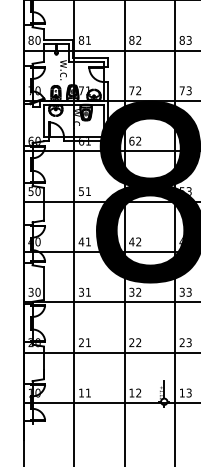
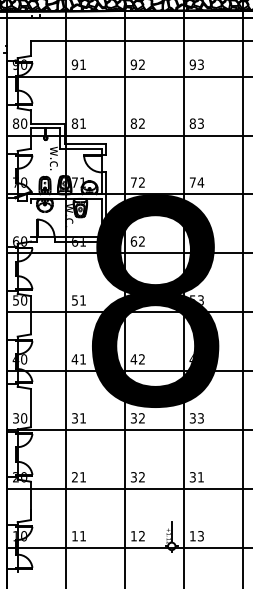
text: (188, 90) -> (200, 182), 73 -> 74
line: (43, 123) -> (30, 220), removed
text: (131, 342) -> (133, 477), 22 -> 32
text: (185, 342) -> (196, 477), 23 -> 31

